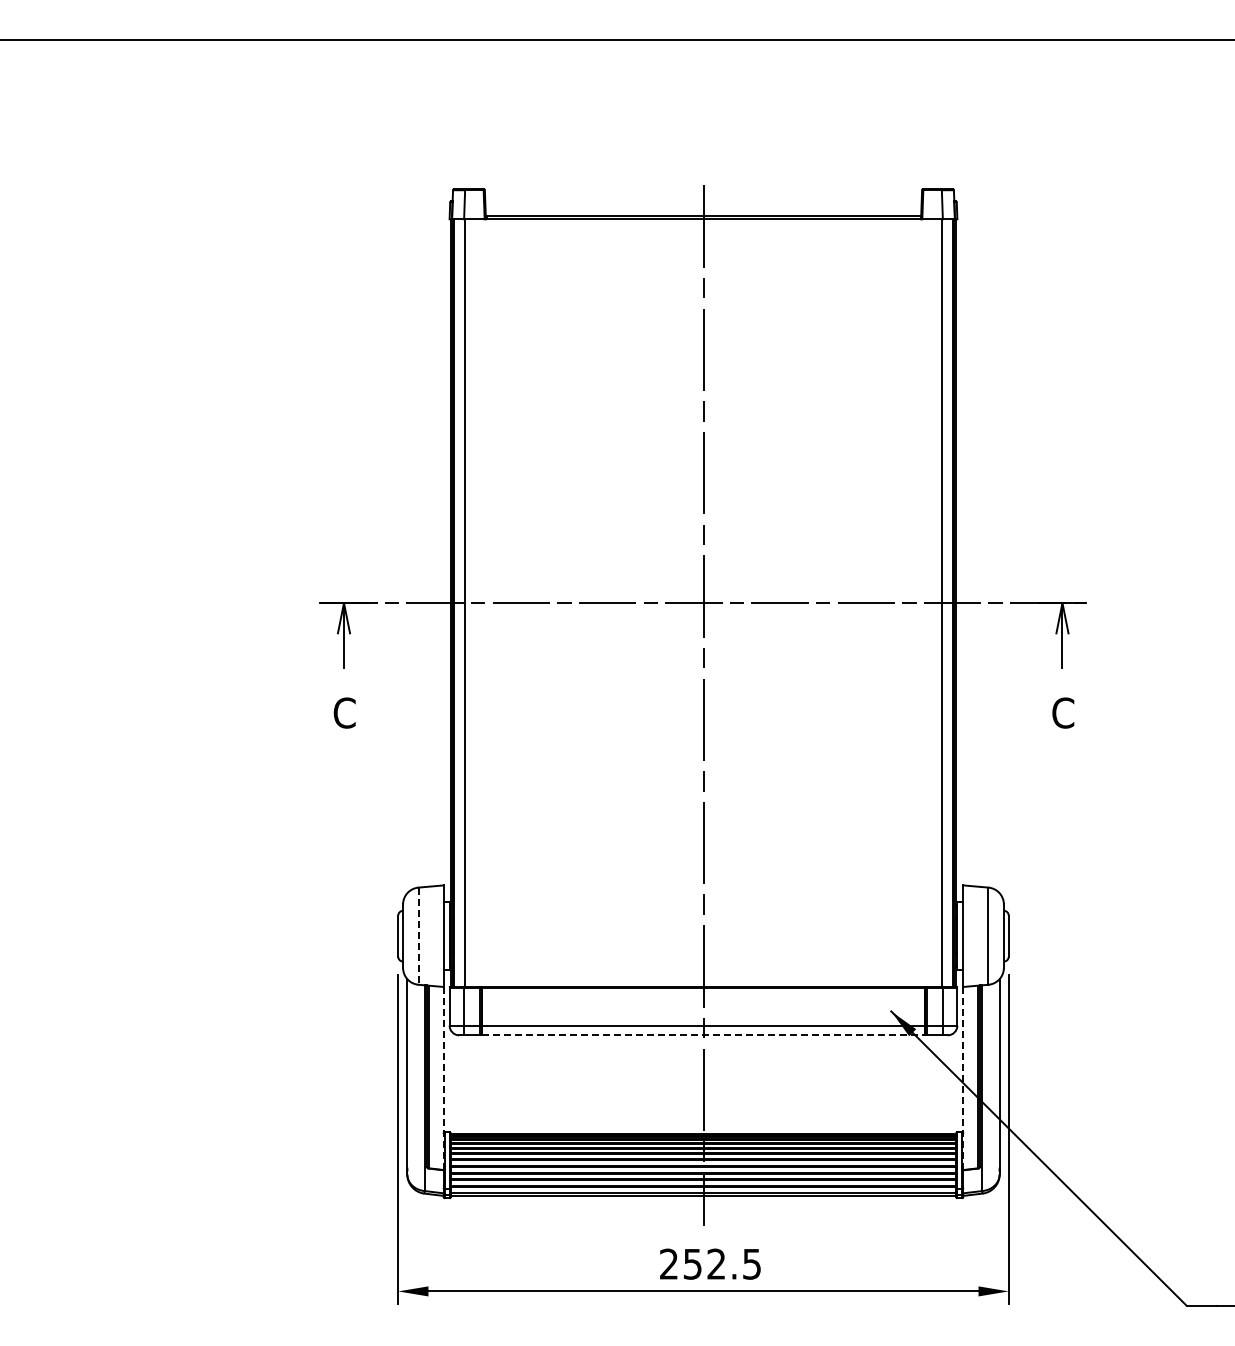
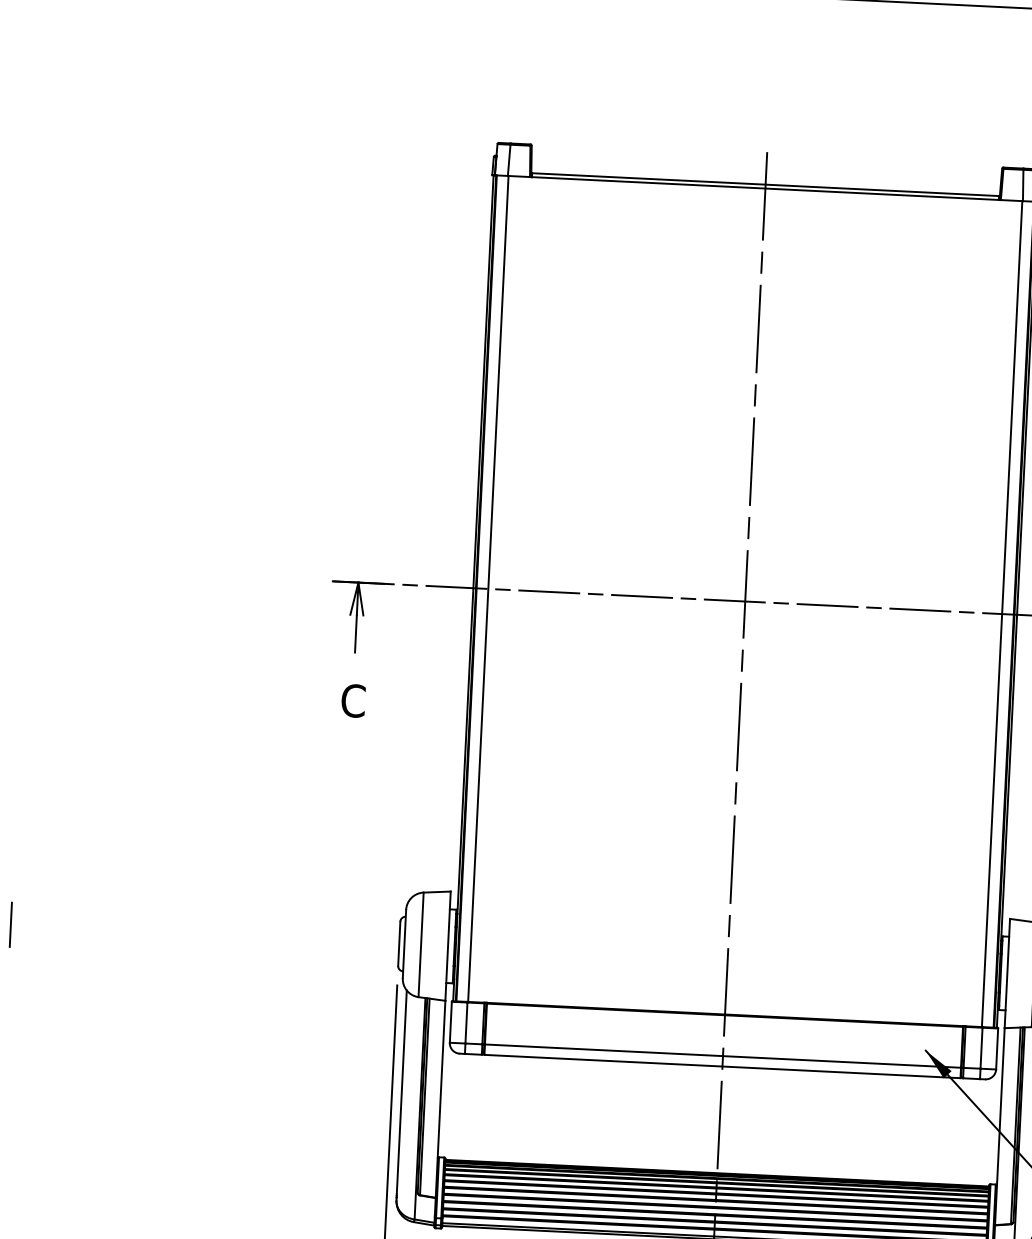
line: (37, 935) -> (11, 924), added
line: (418, 936) -> (421, 945), dashed -> solid
line: (703, 1035) -> (722, 1066), dashed -> solid
line: (443, 1078) -> (440, 1099), dashed -> solid
line: (963, 1078) -> (999, 1126), dashed -> solid

